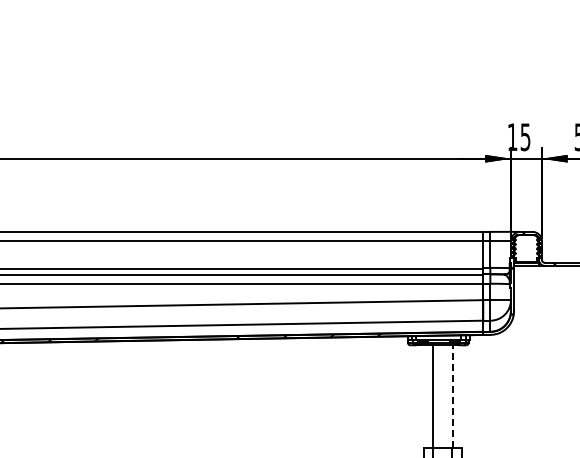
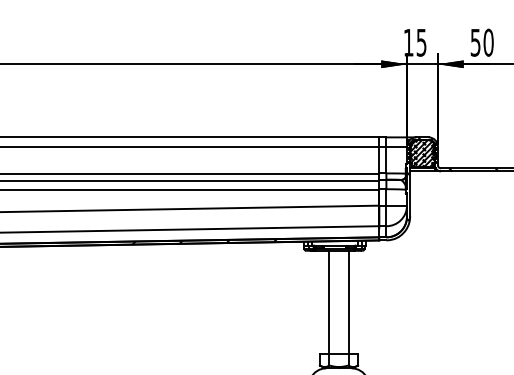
hatch: (526, 247) -> (422, 153), added
line: (453, 396) -> (349, 302), dashed -> solid

